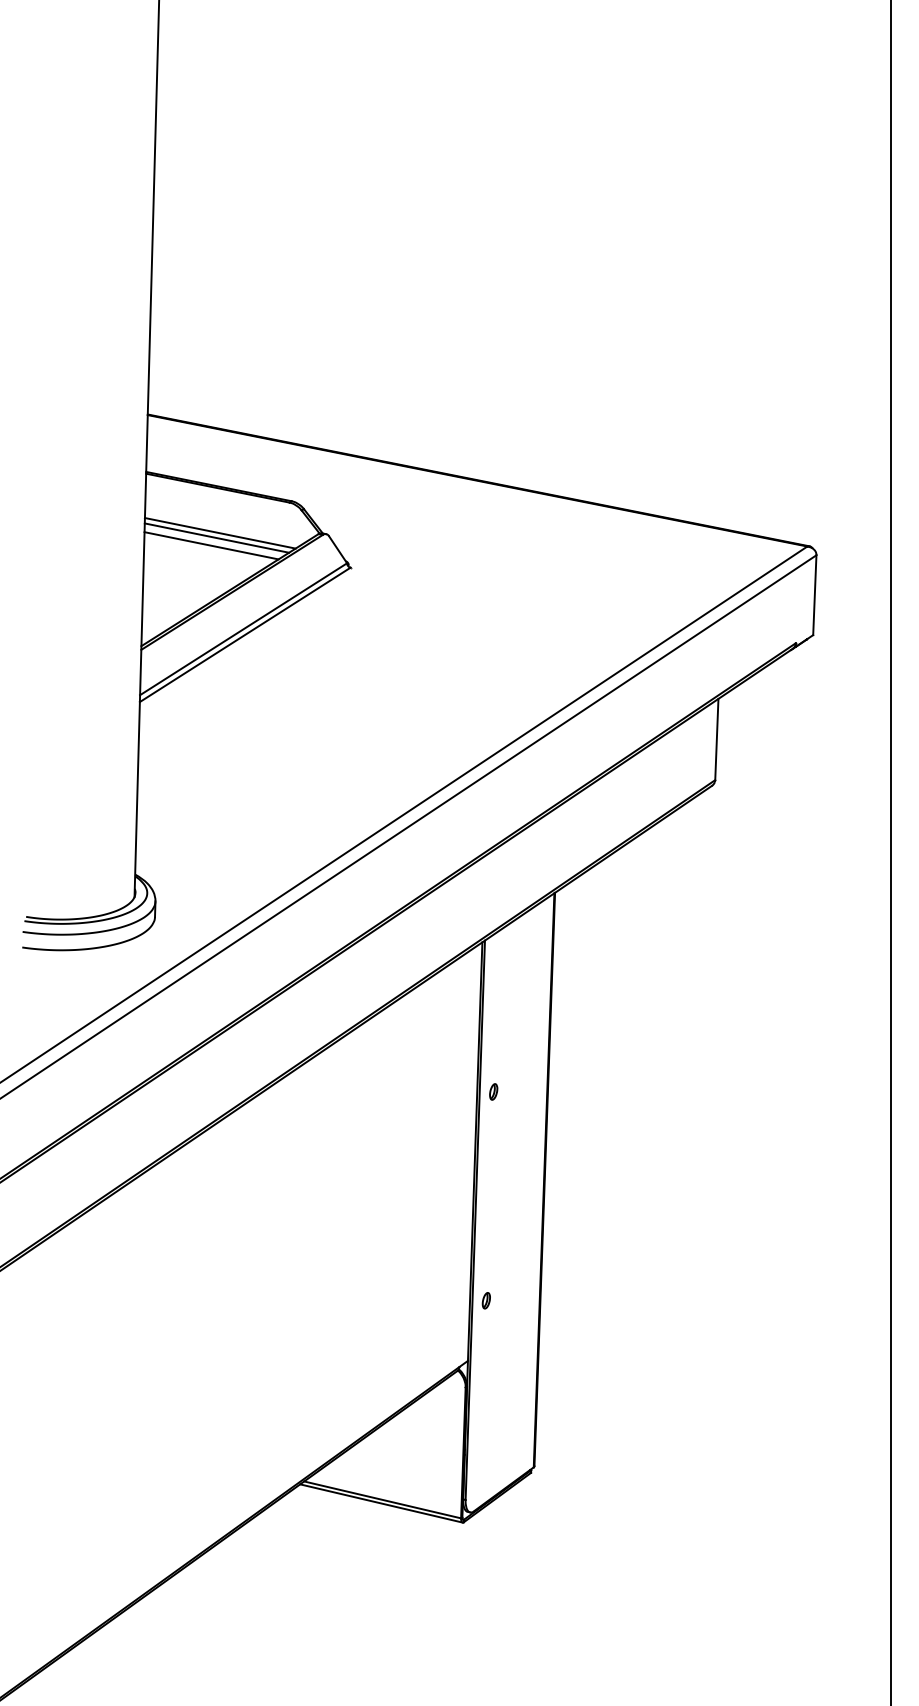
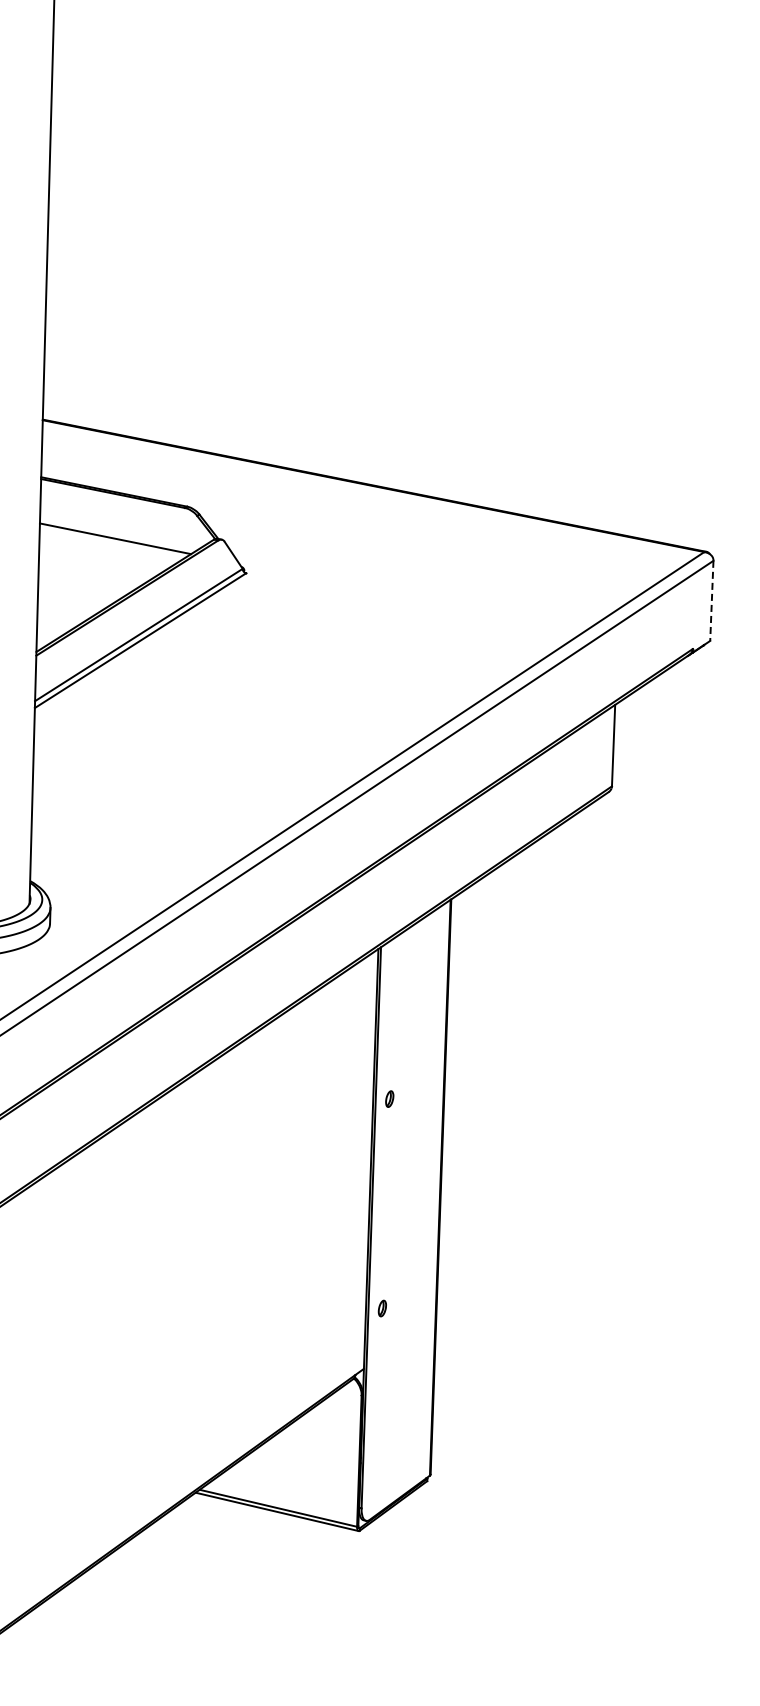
line: (216, 537) -> (111, 543), removed
line: (211, 545) -> (106, 551), removed
line: (814, 595) -> (711, 601), solid -> dashed

